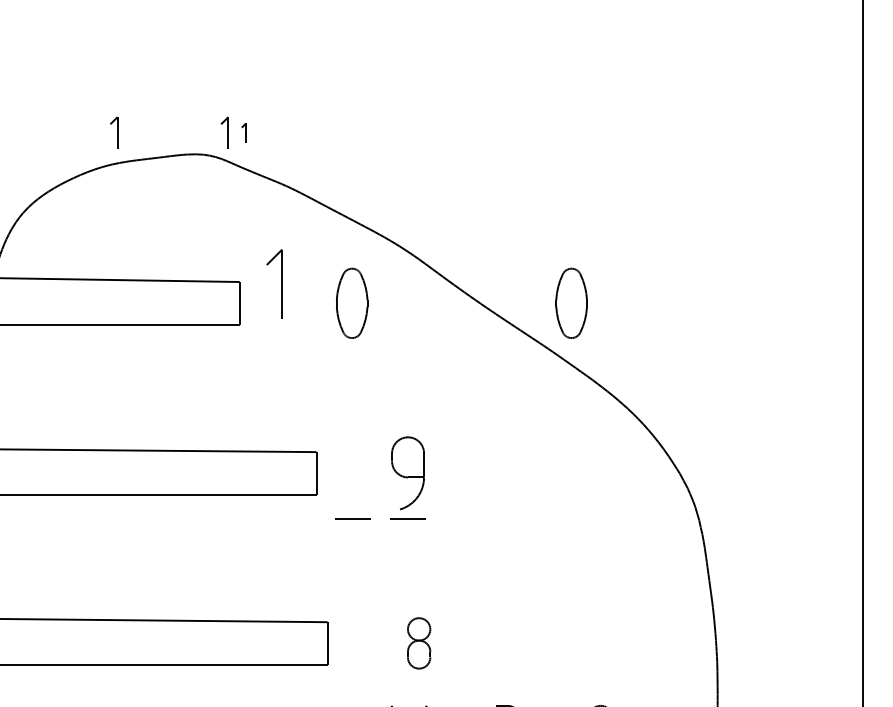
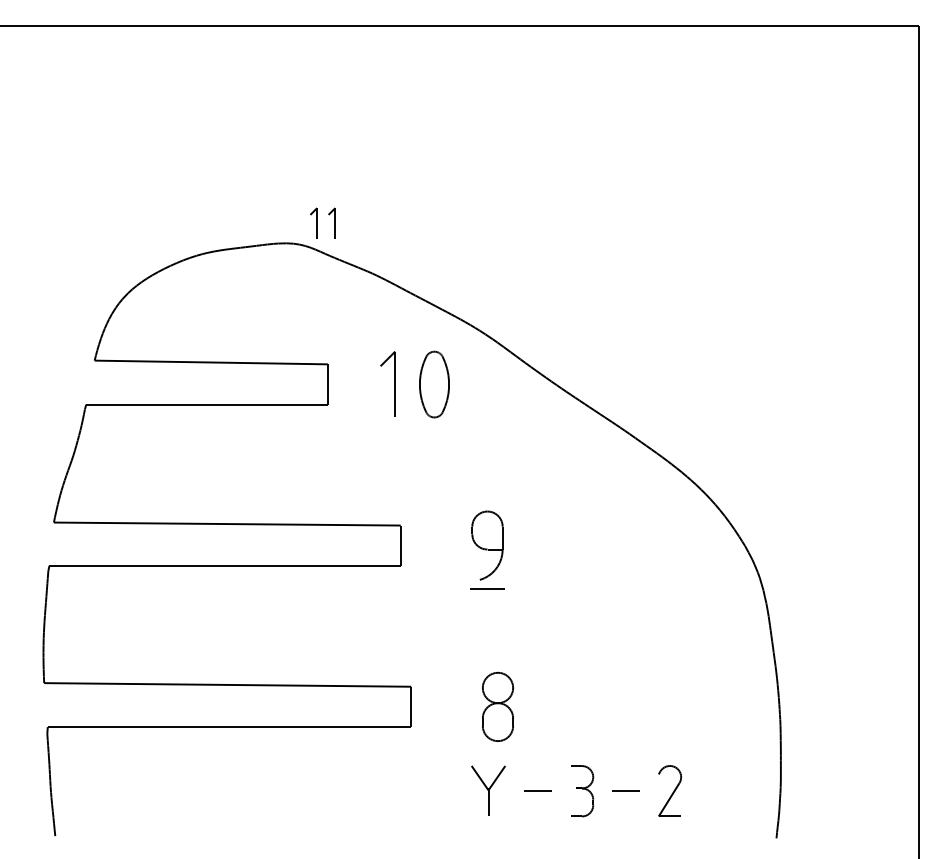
part: (113, 132) -> (208, 222), removed
part: (243, 132) -> (331, 222), size x1.67
part: (281, 283) -> (394, 383), moved
part: (571, 303) -> (642, 384), removed
line: (353, 518) -> (435, 588), removed
part: (418, 643) -> (497, 706), size x1.43

